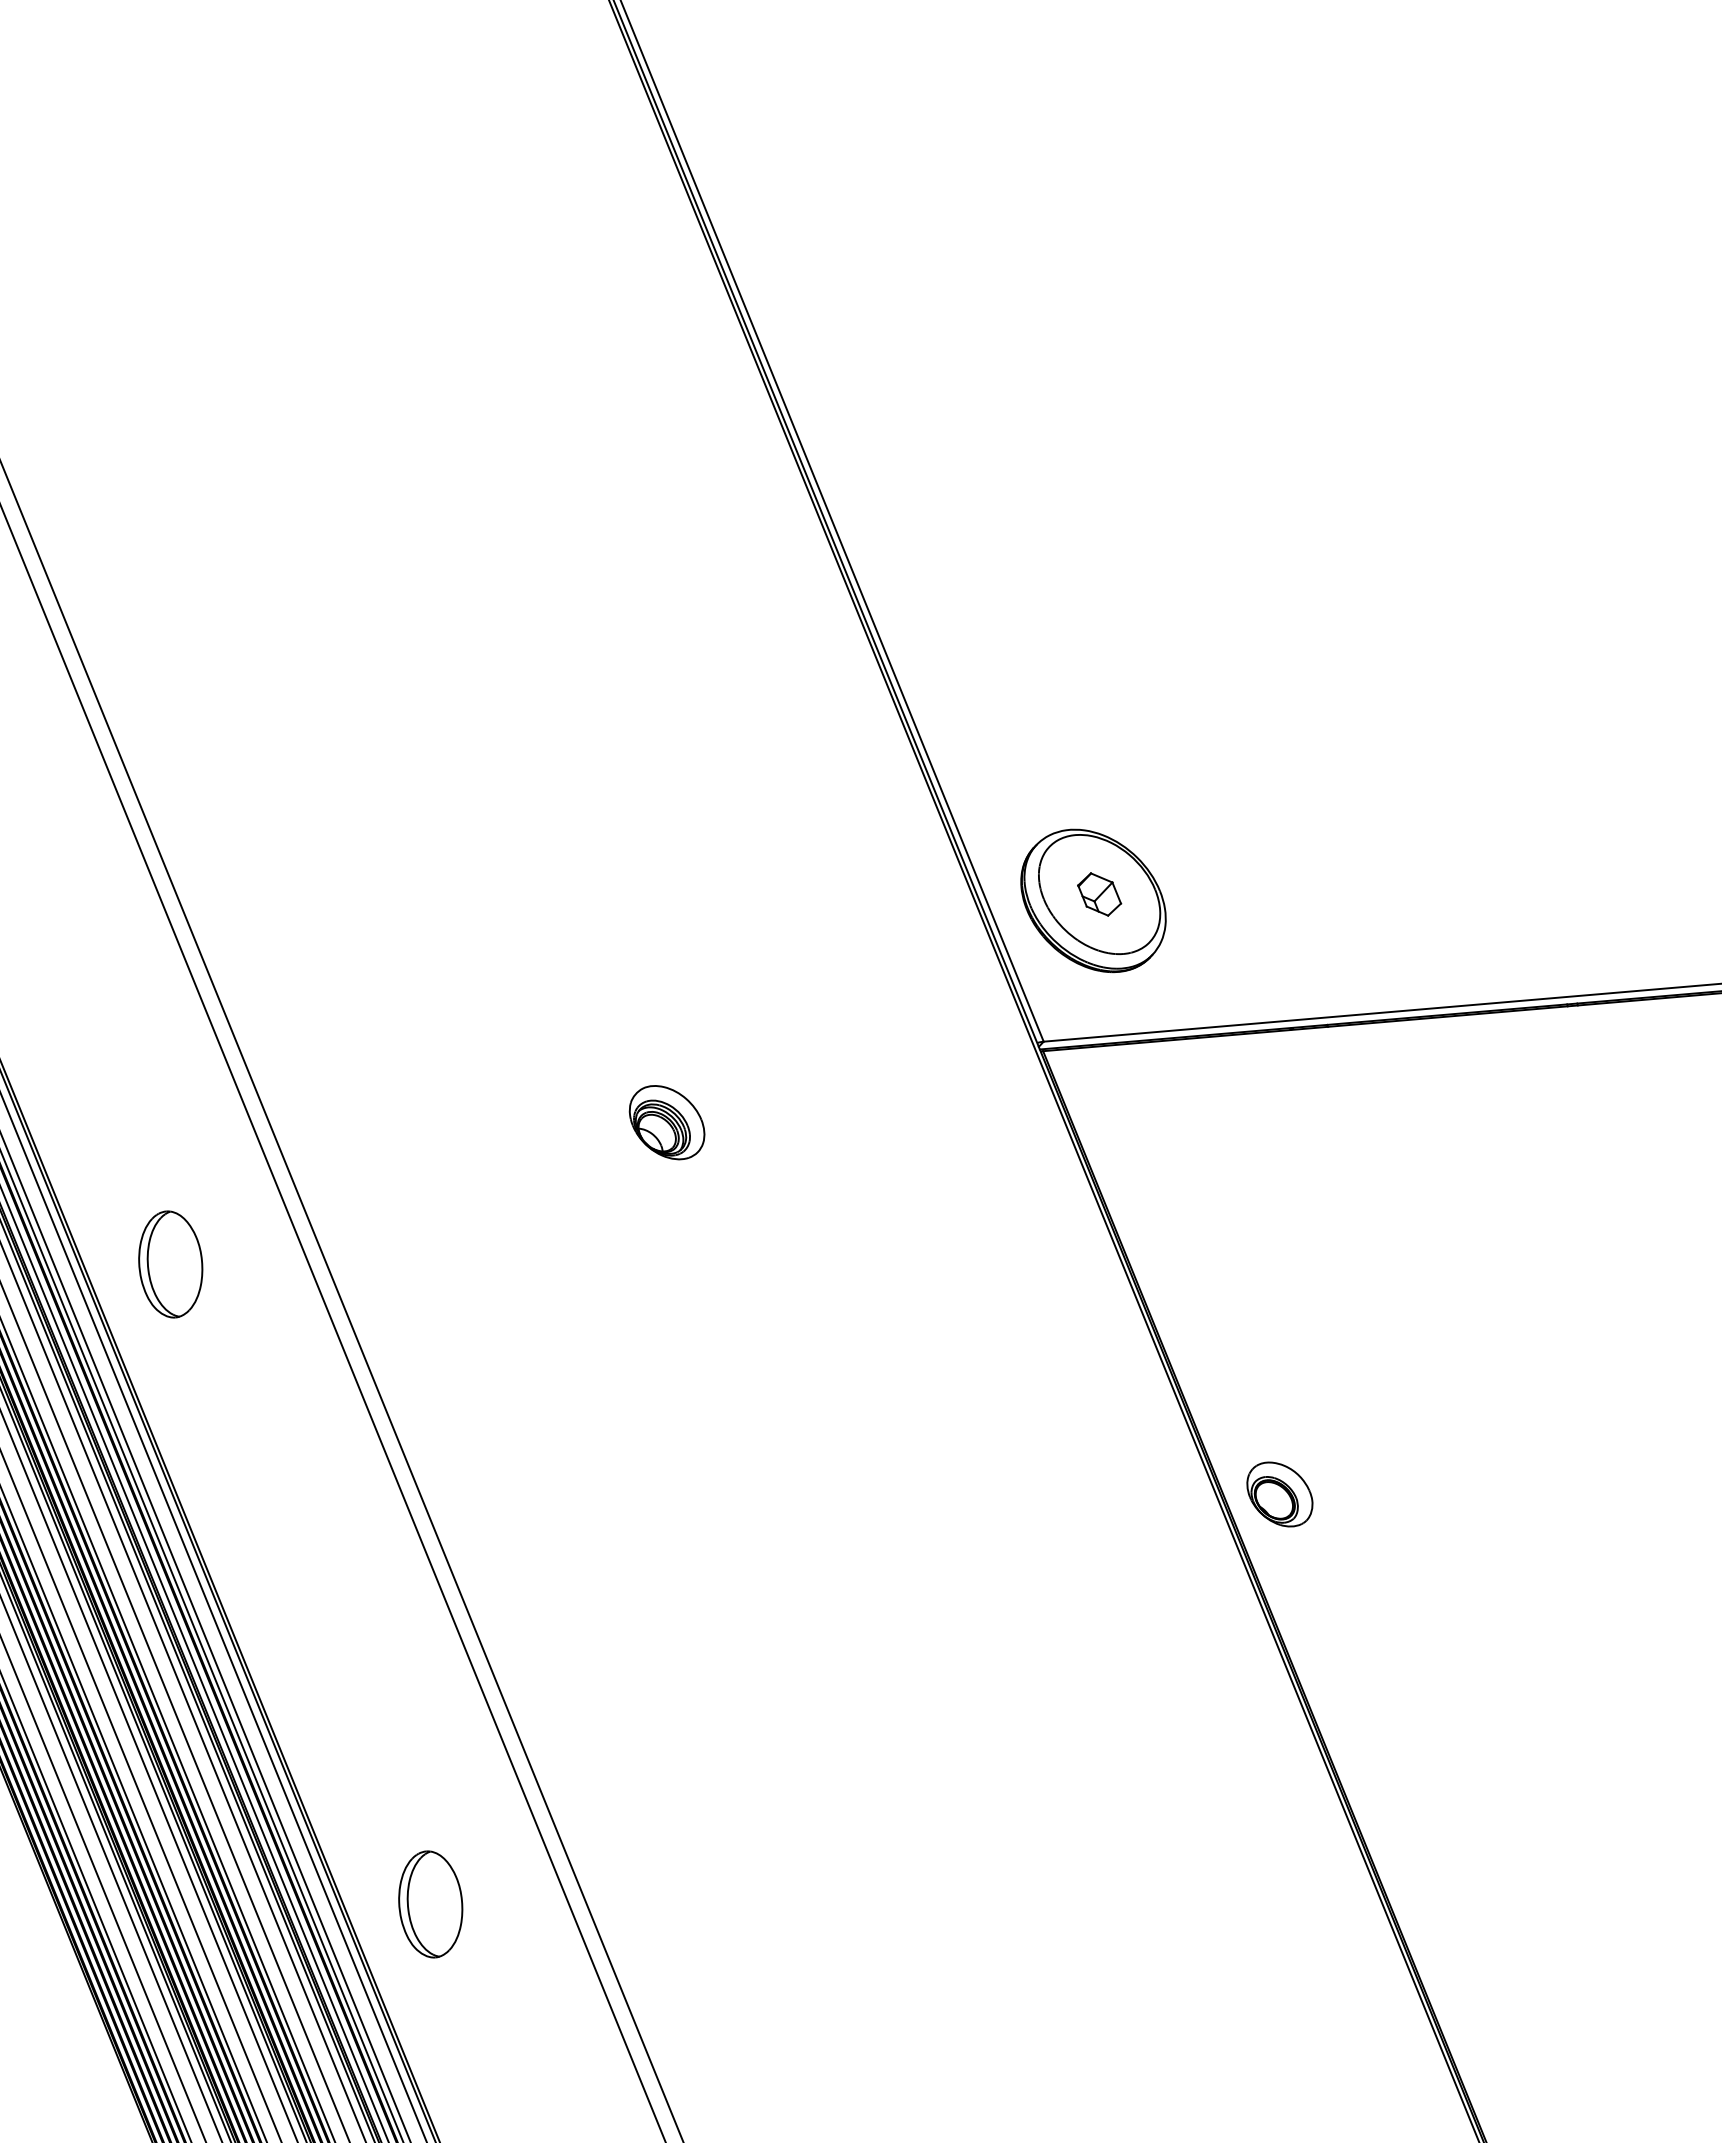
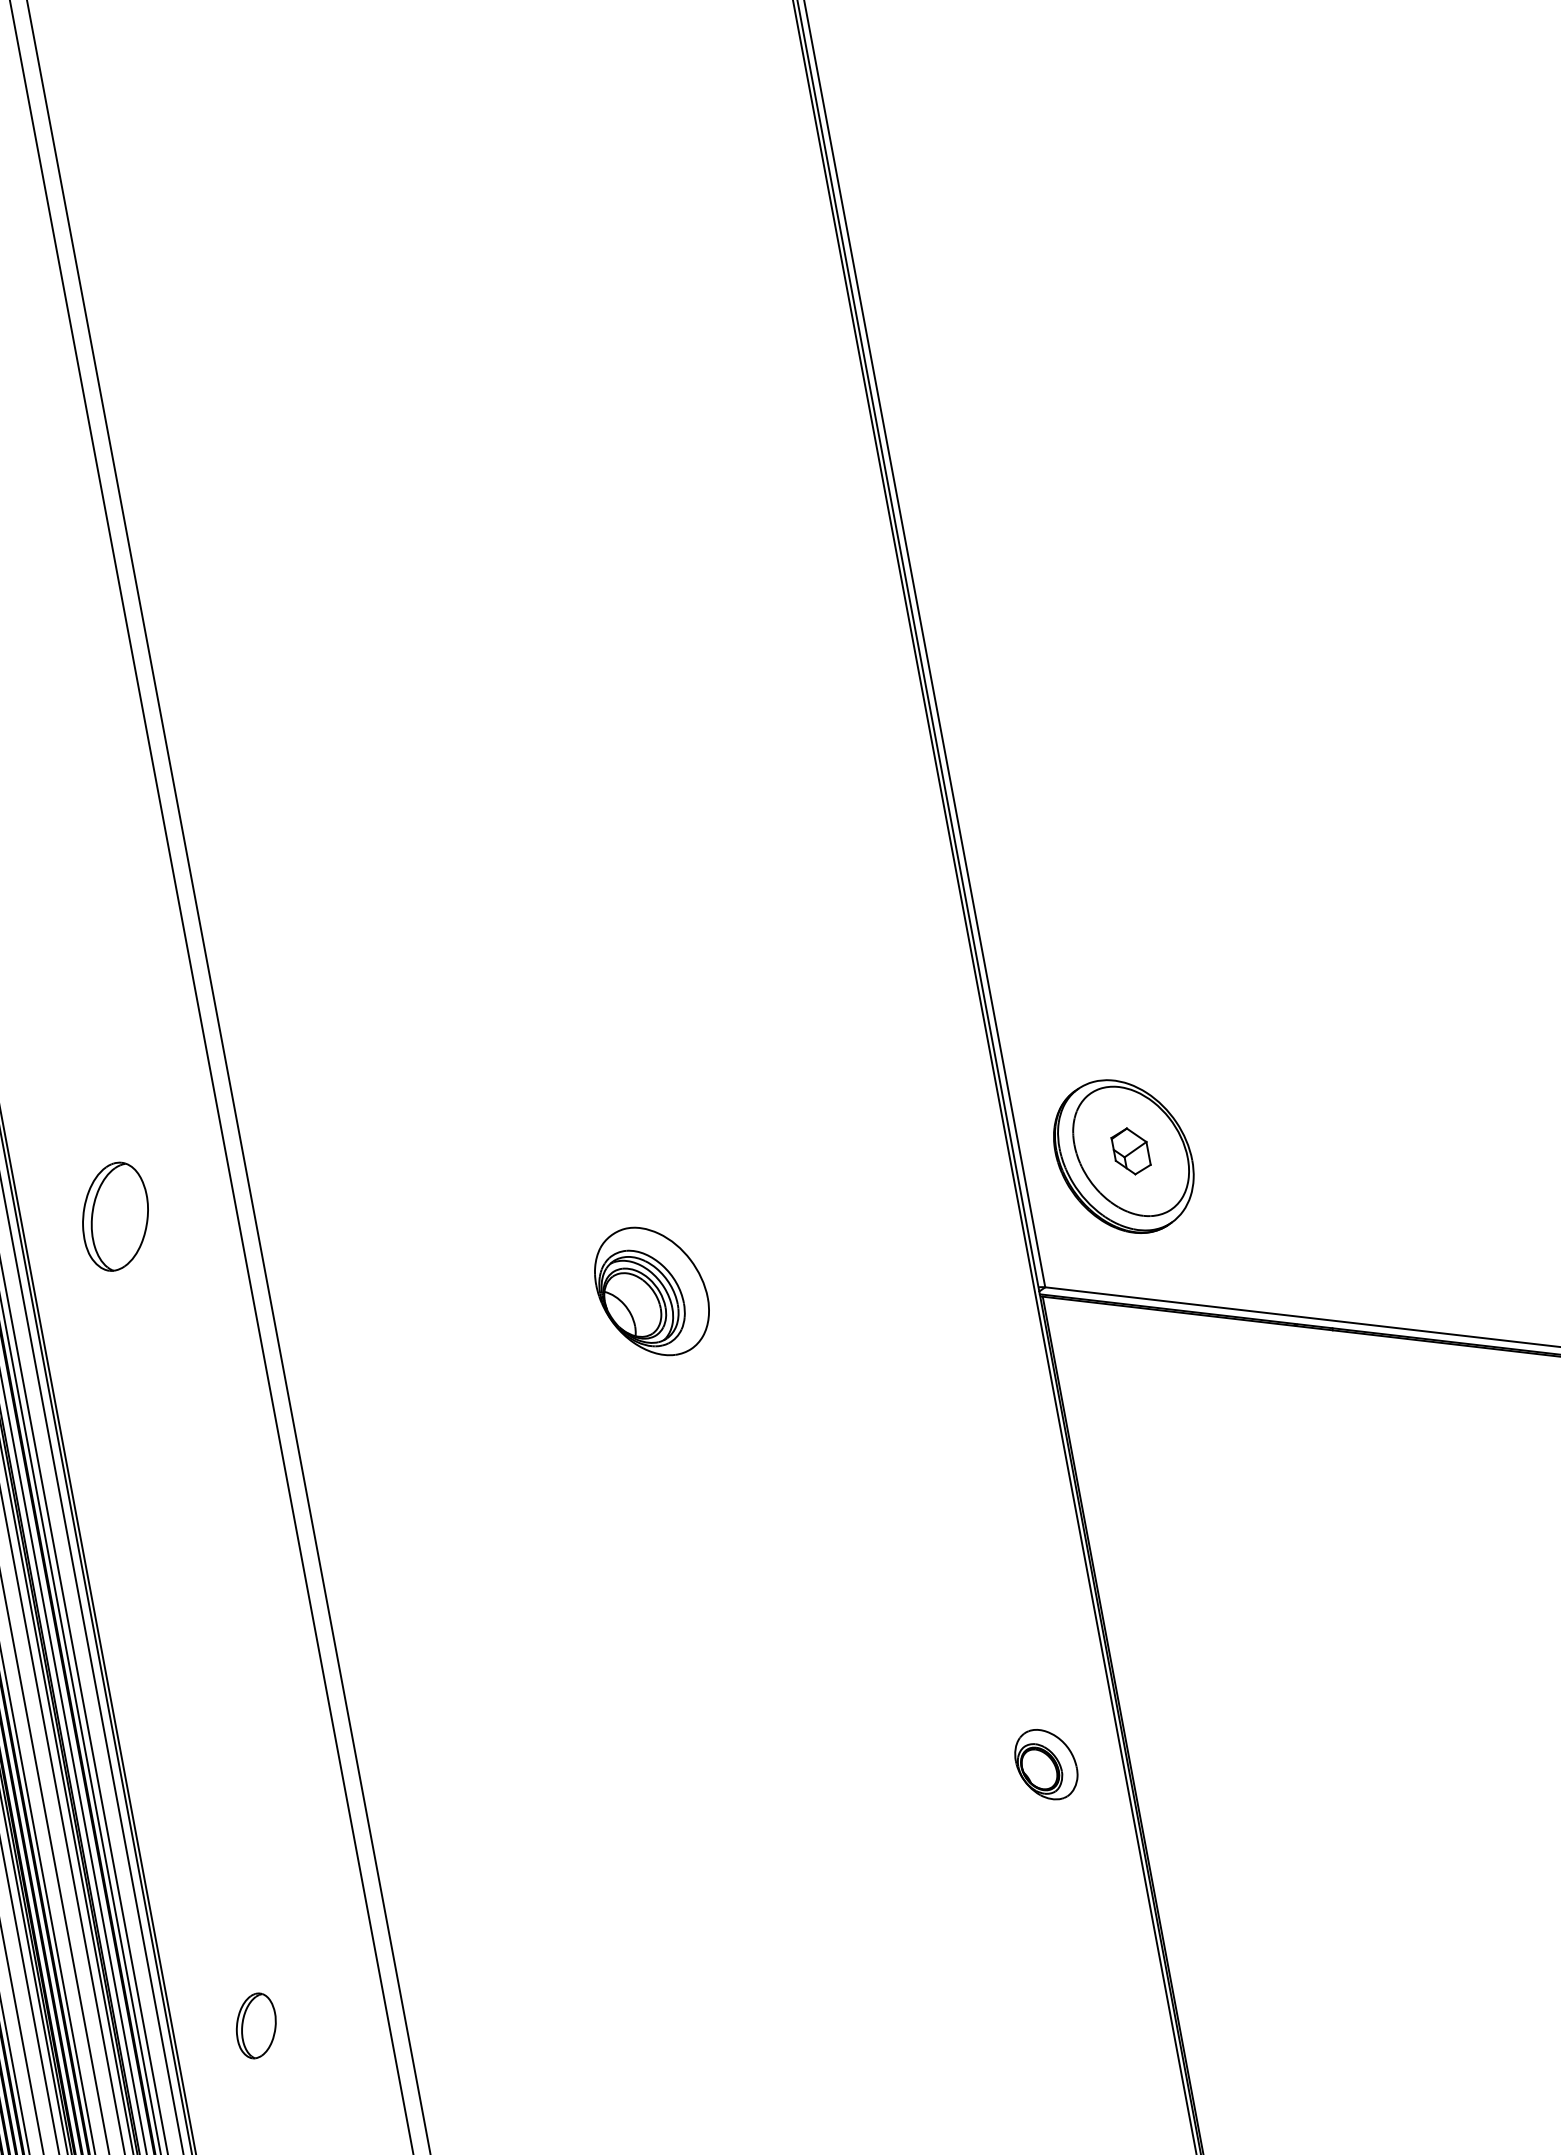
part: (666, 1122) -> (651, 1291), size x1.6
part: (170, 1264) -> (115, 1216), moved
part: (1279, 1494) -> (1045, 1764), moved
part: (430, 1904) -> (255, 2025), size x0.6

